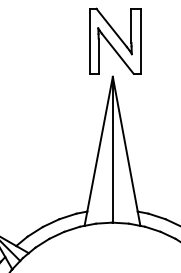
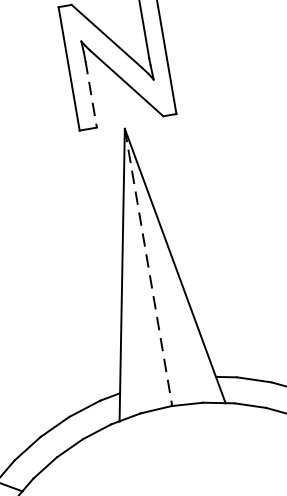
line: (98, 56) -> (90, 94), solid -> dashed
line: (112, 149) -> (147, 267), solid -> dashed

